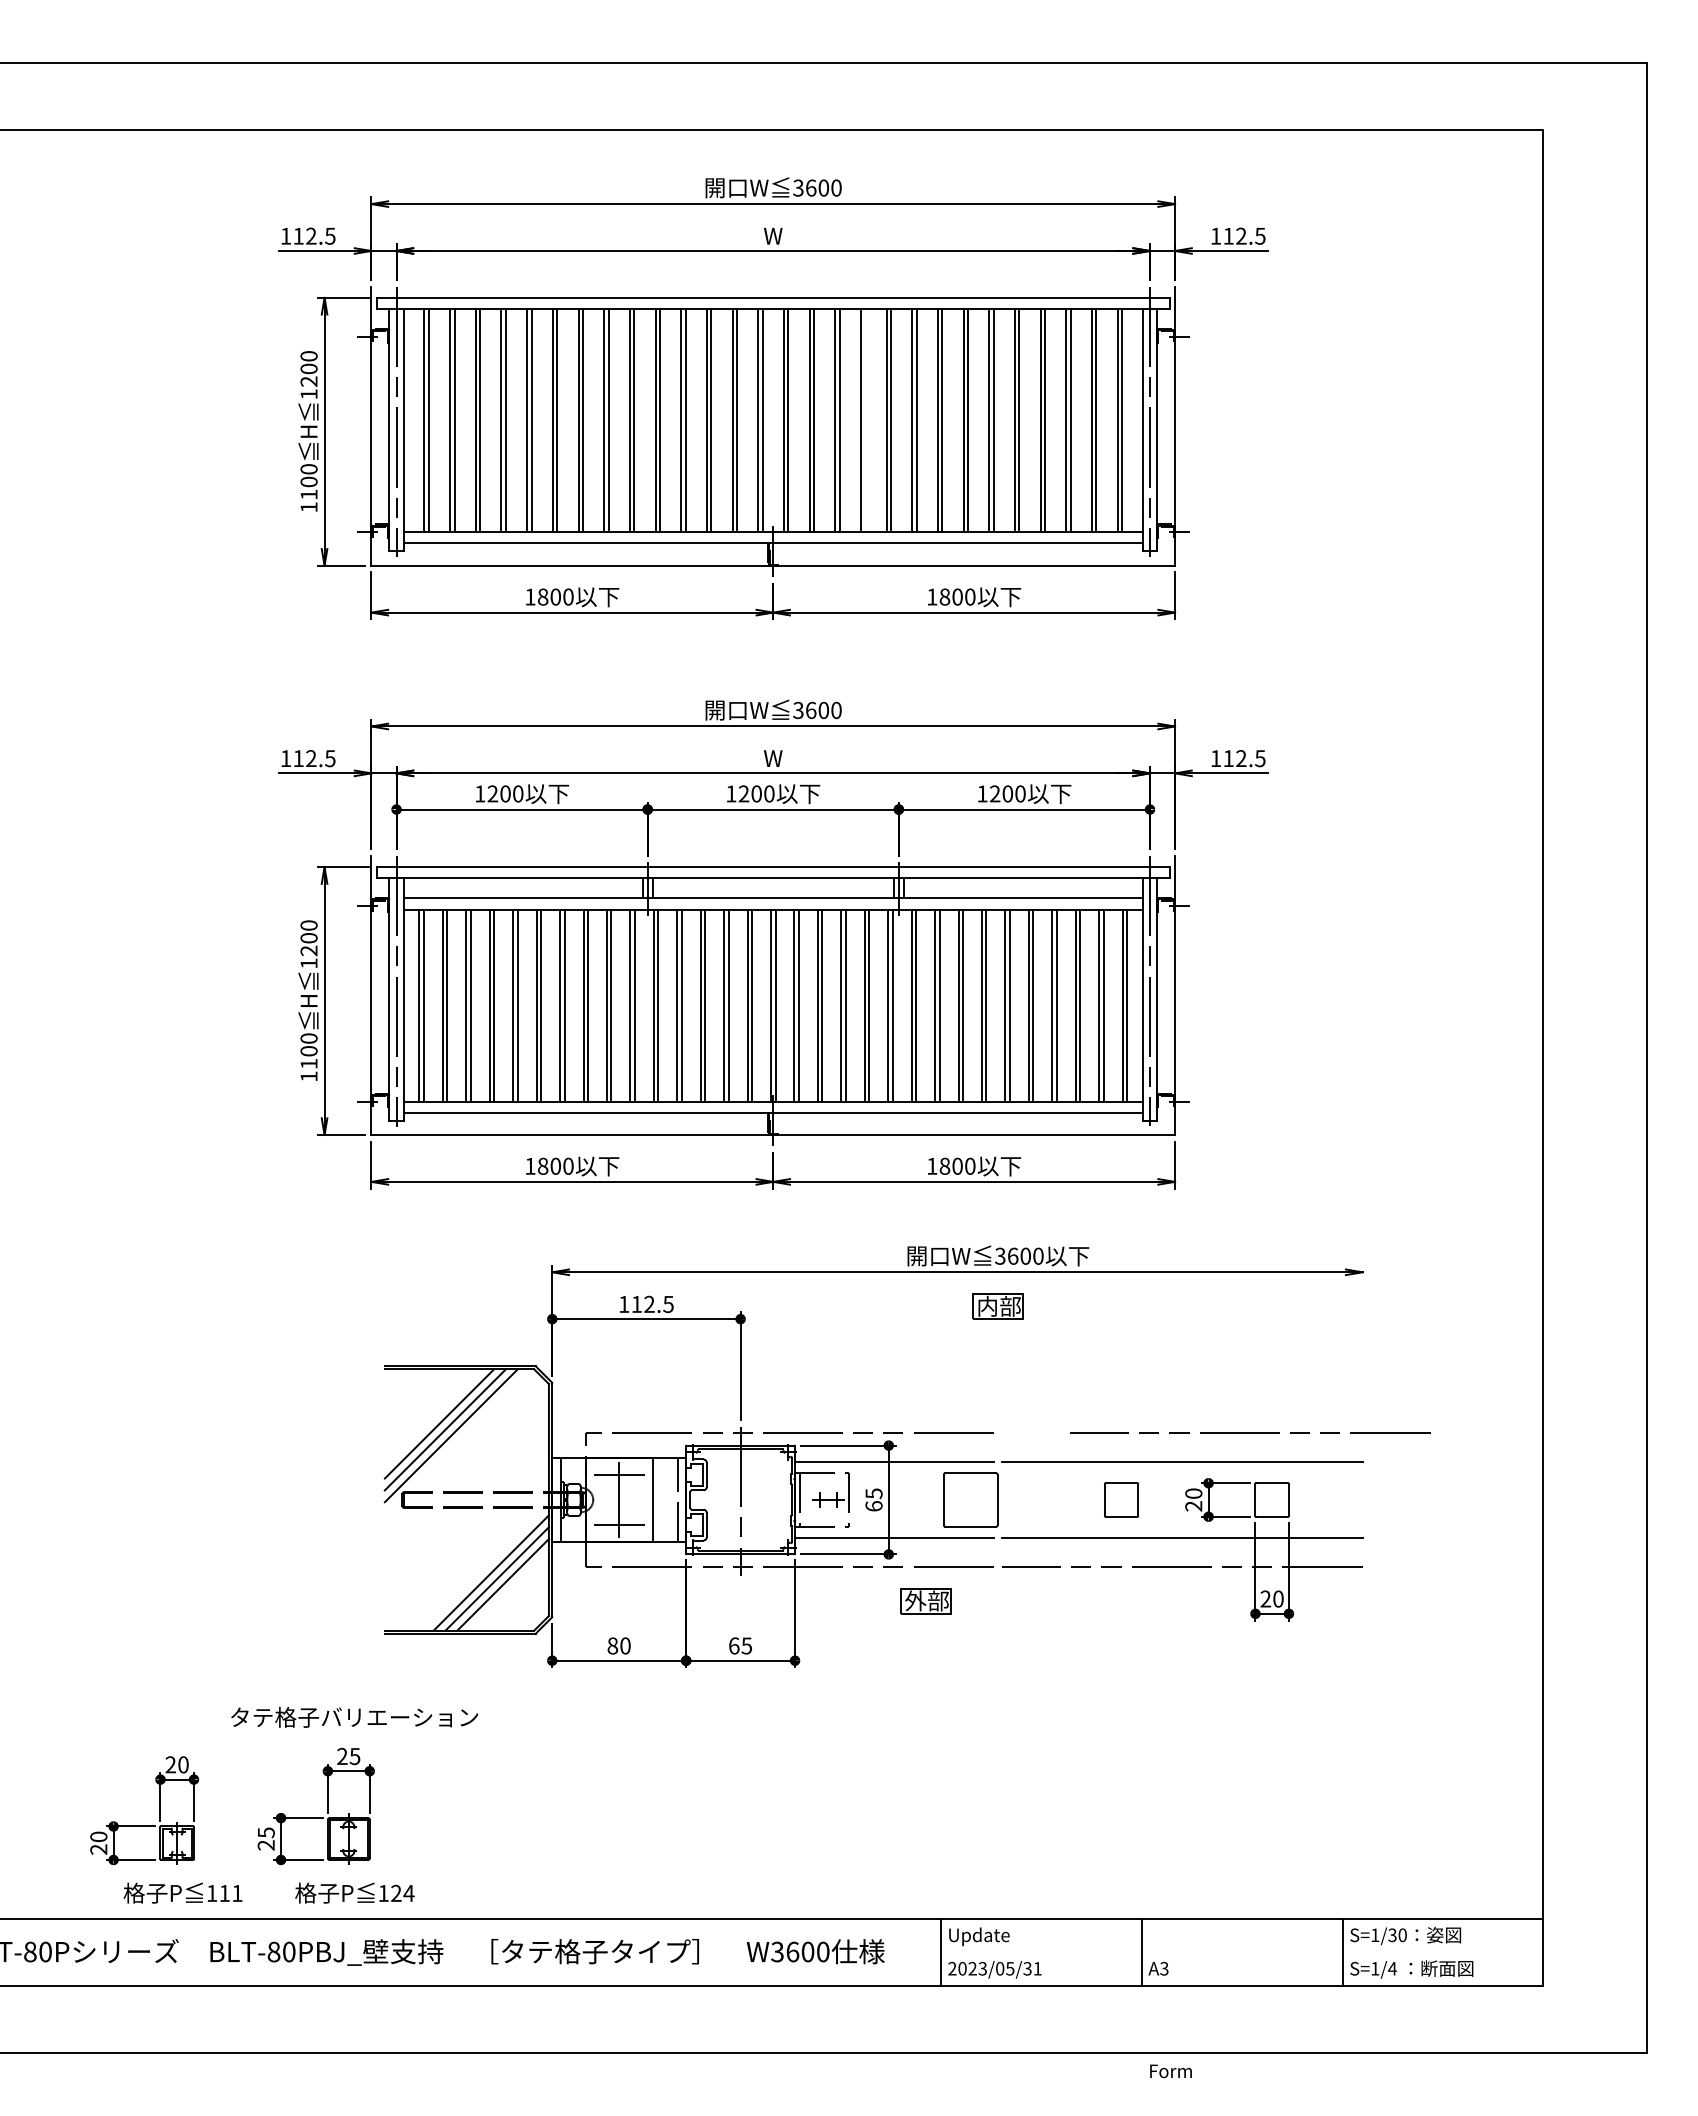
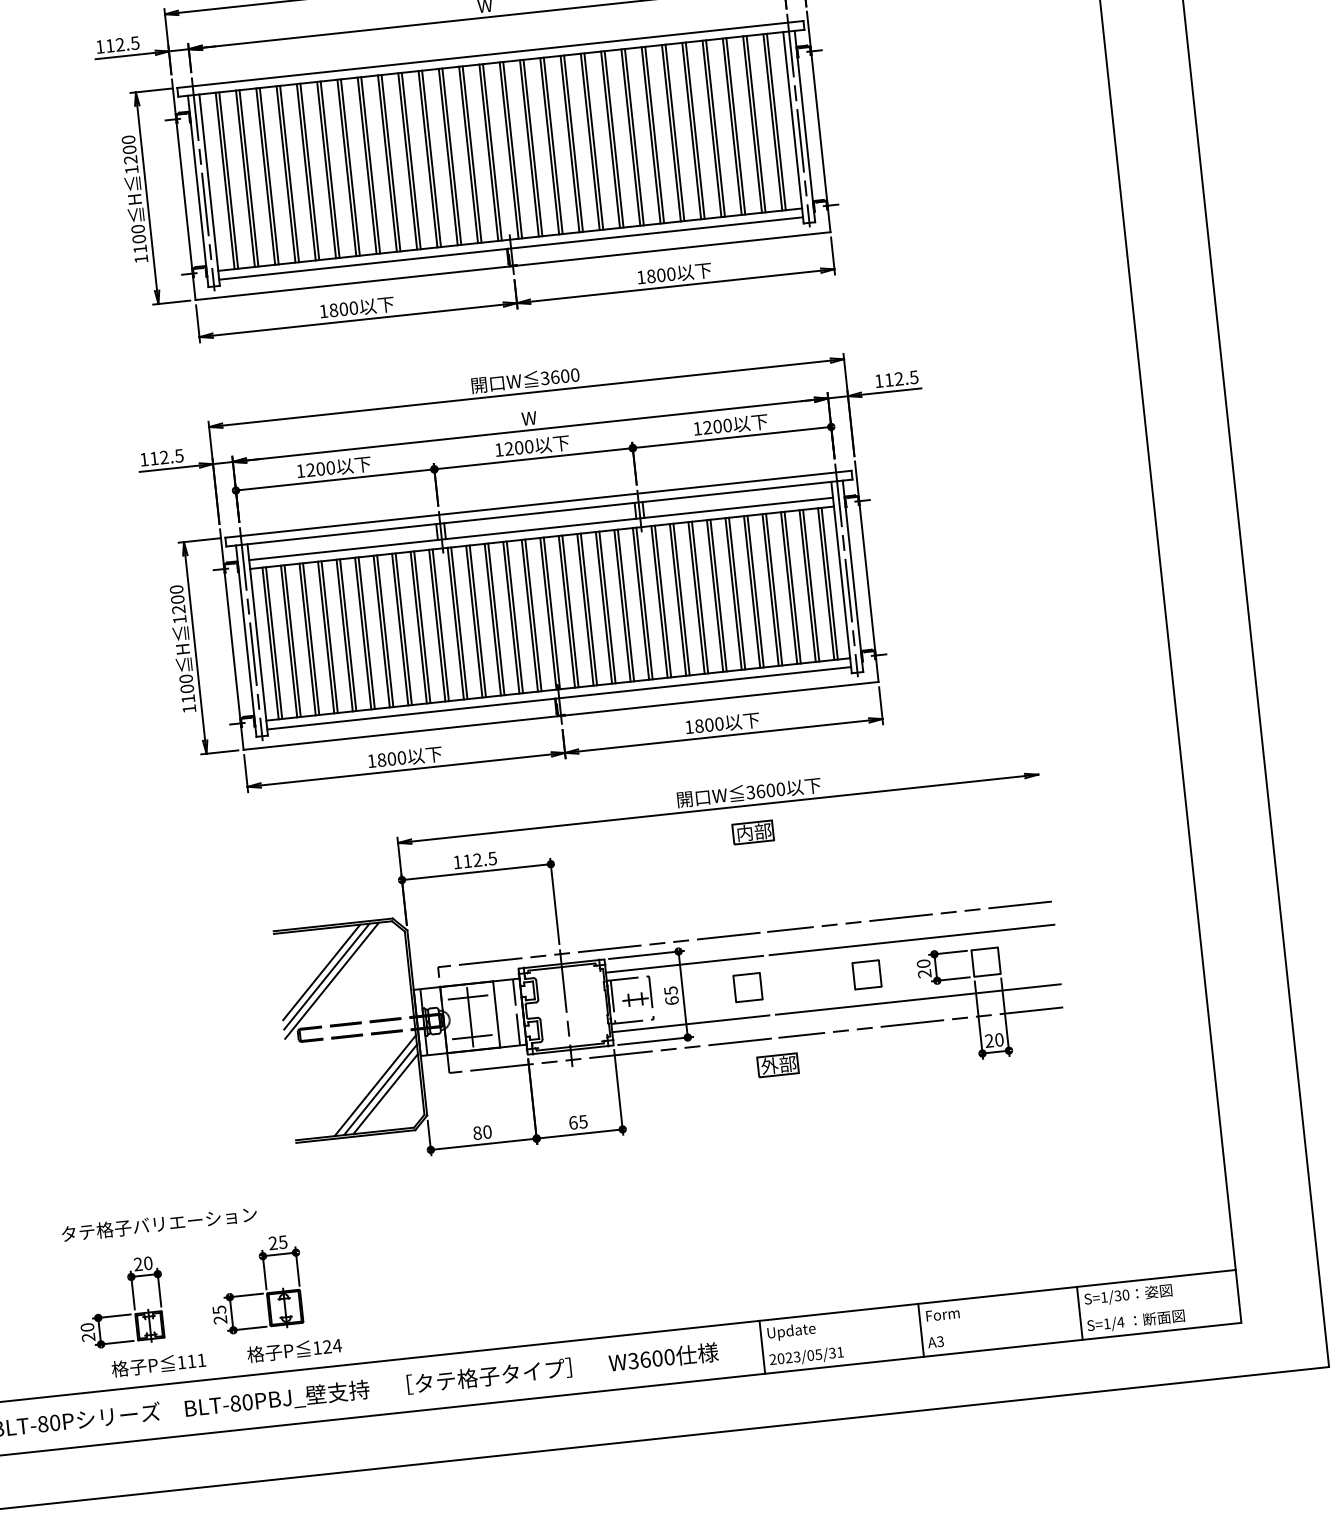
line: (865, 420) -> (573, 143), added
line: (1250, 1432) -> (909, 916), moved
part: (970, 1499) -> (747, 987), size x0.62
part: (925, 1601) -> (777, 1065), moved
text: (354, 1716) -> (159, 1223), moved
text: (1170, 2071) -> (942, 1314), moved

